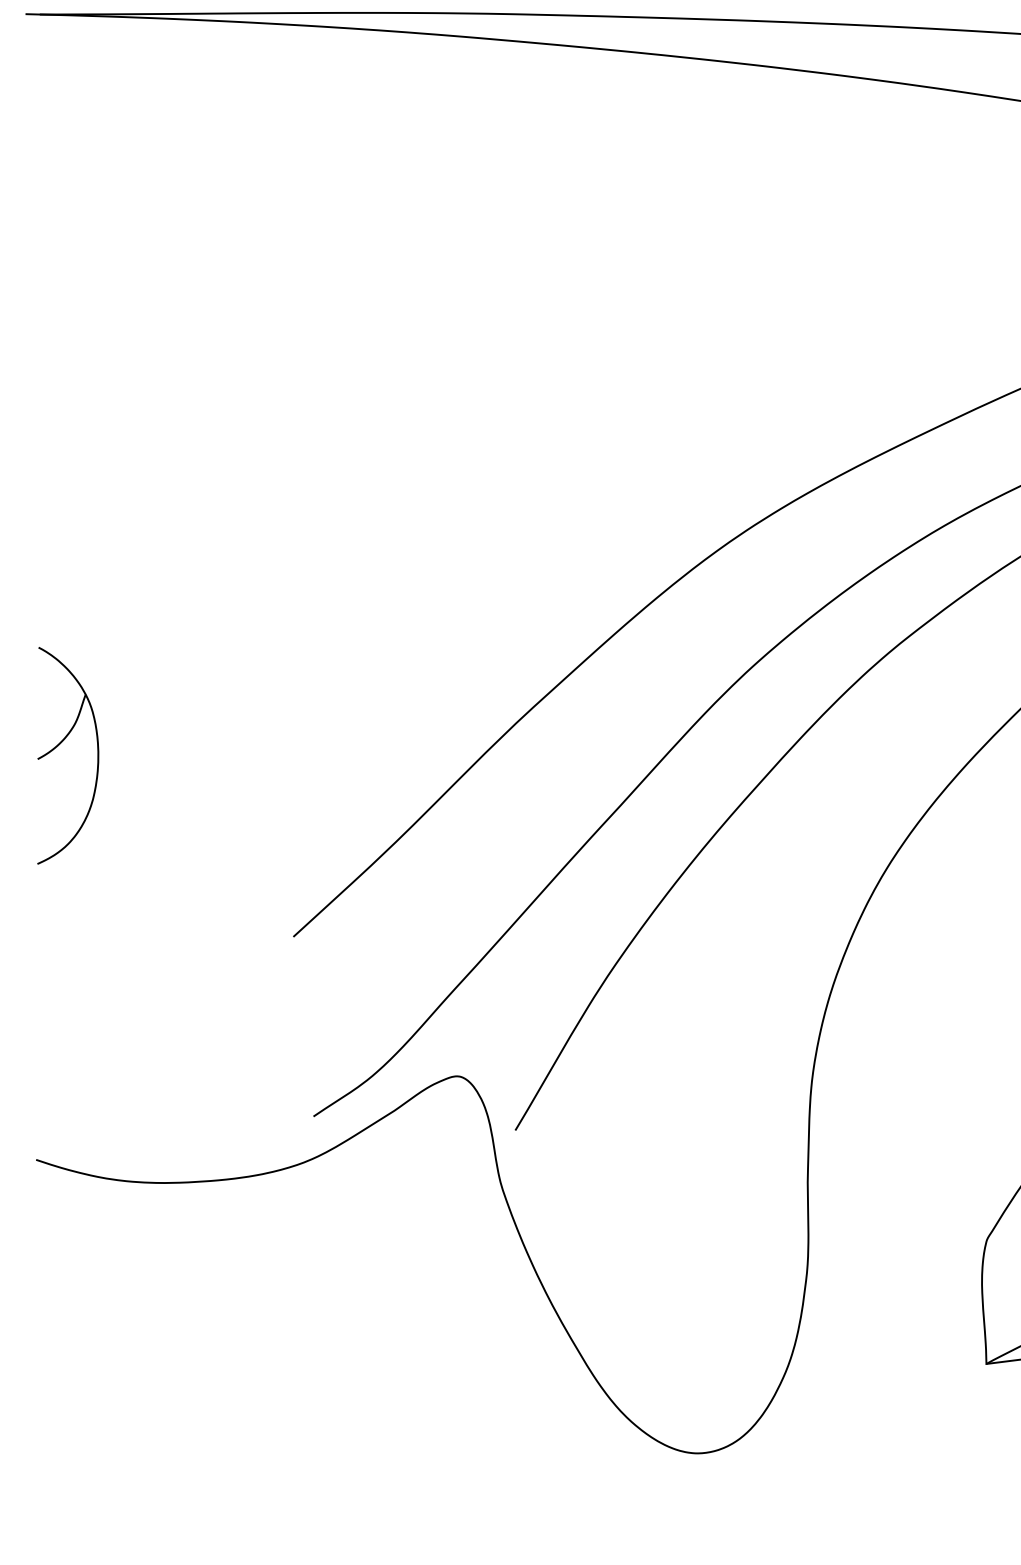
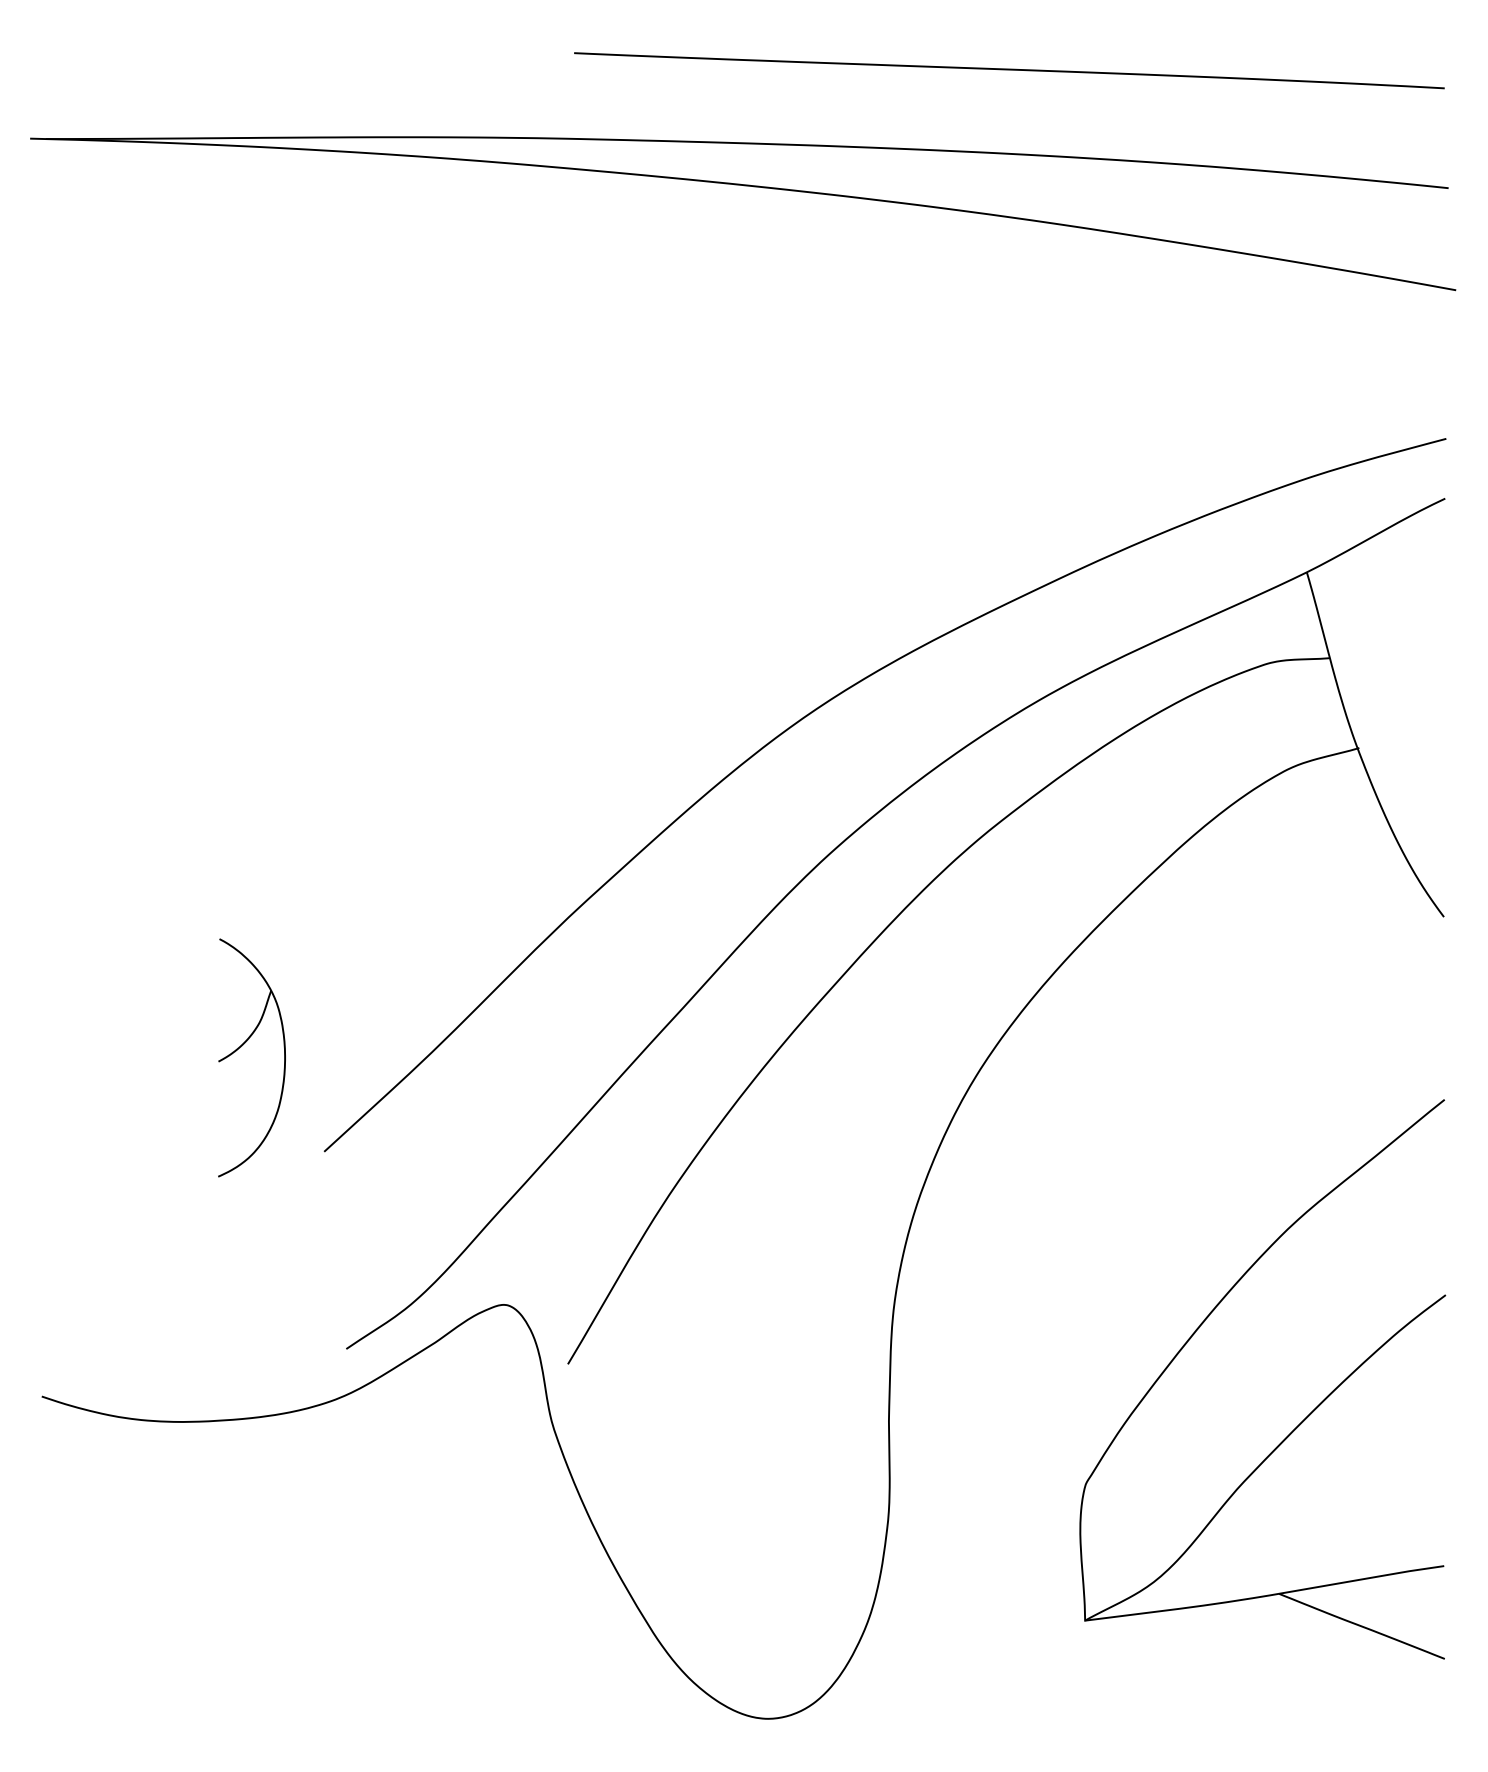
part: (58, 746) -> (241, 1047), moved

